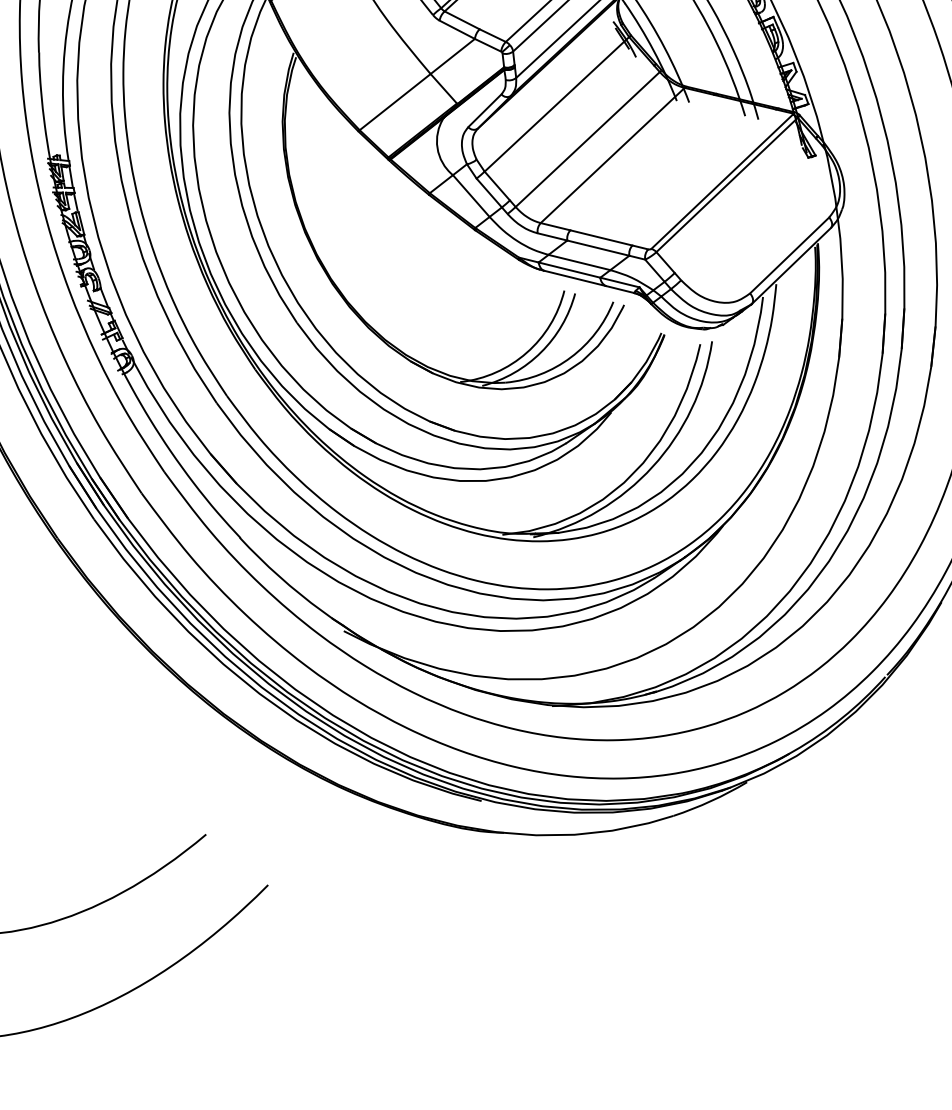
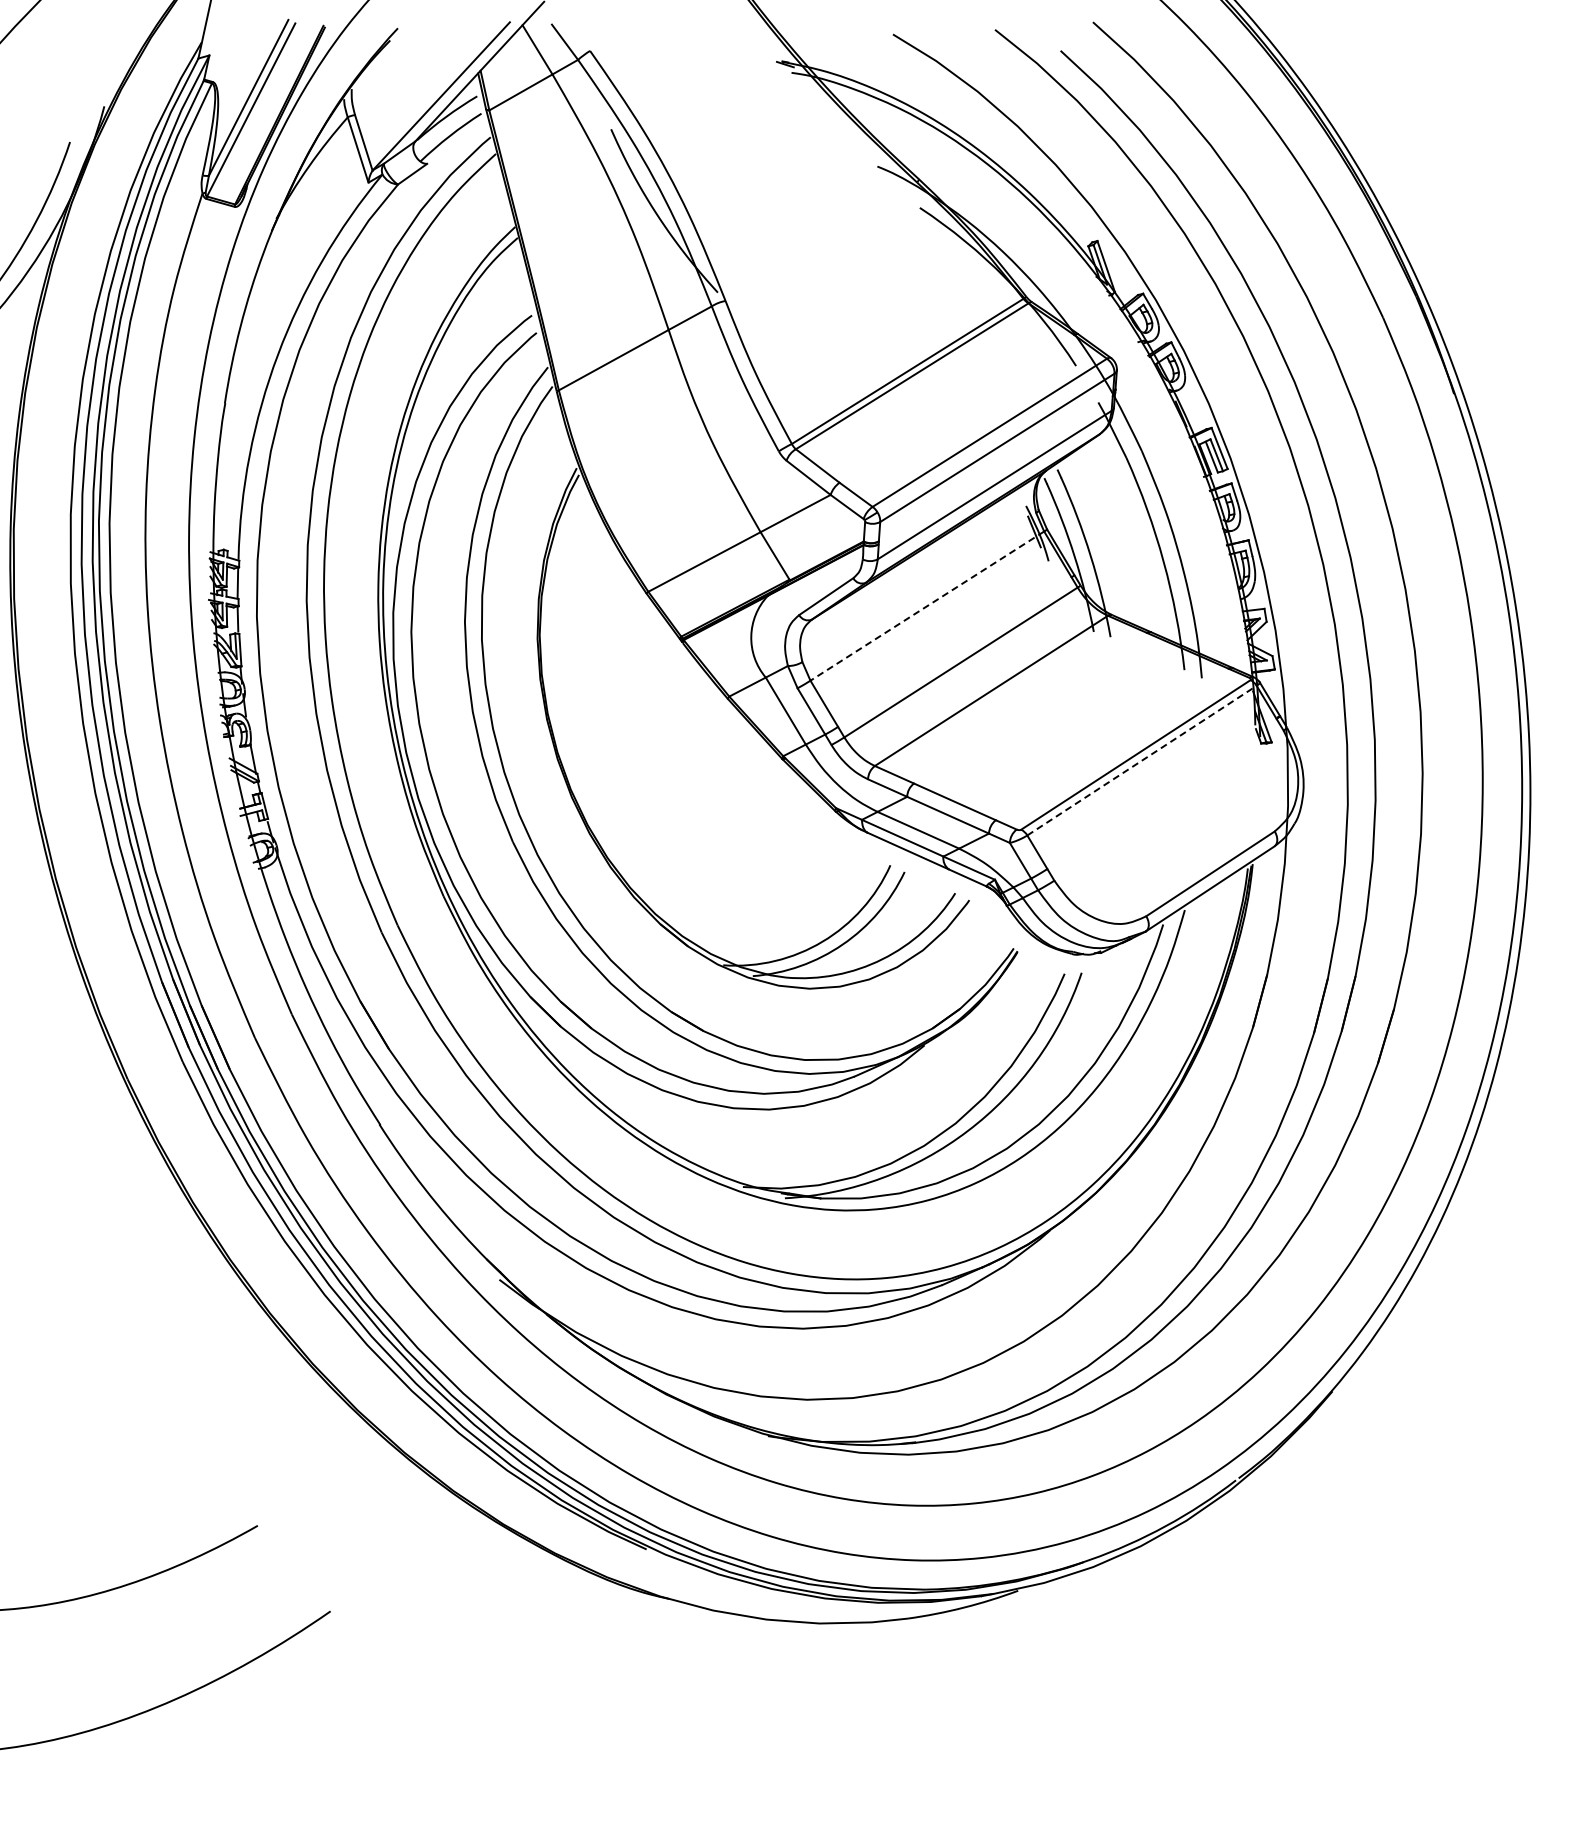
line: (557, 104) -> (927, 606), solid -> dashed
line: (727, 184) -> (1142, 760), solid -> dashed

